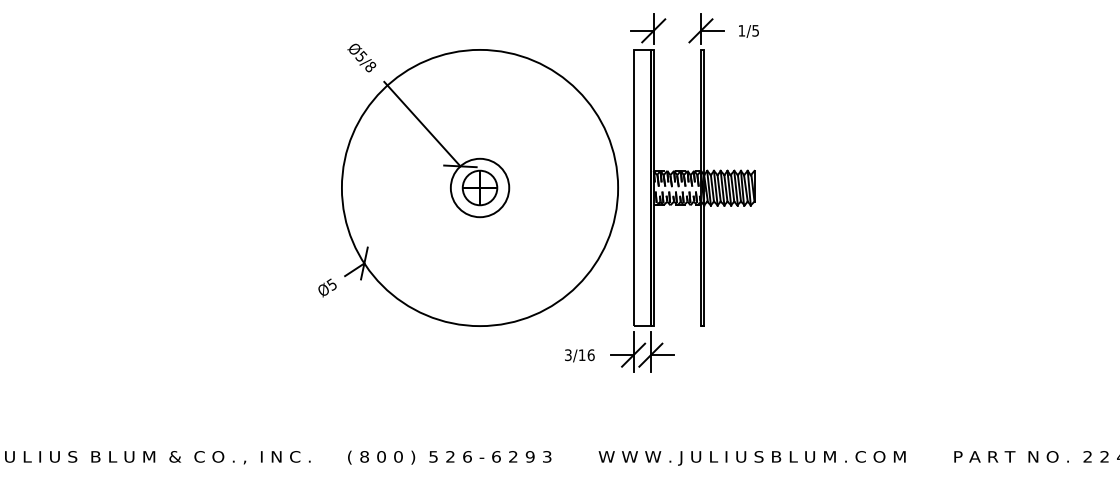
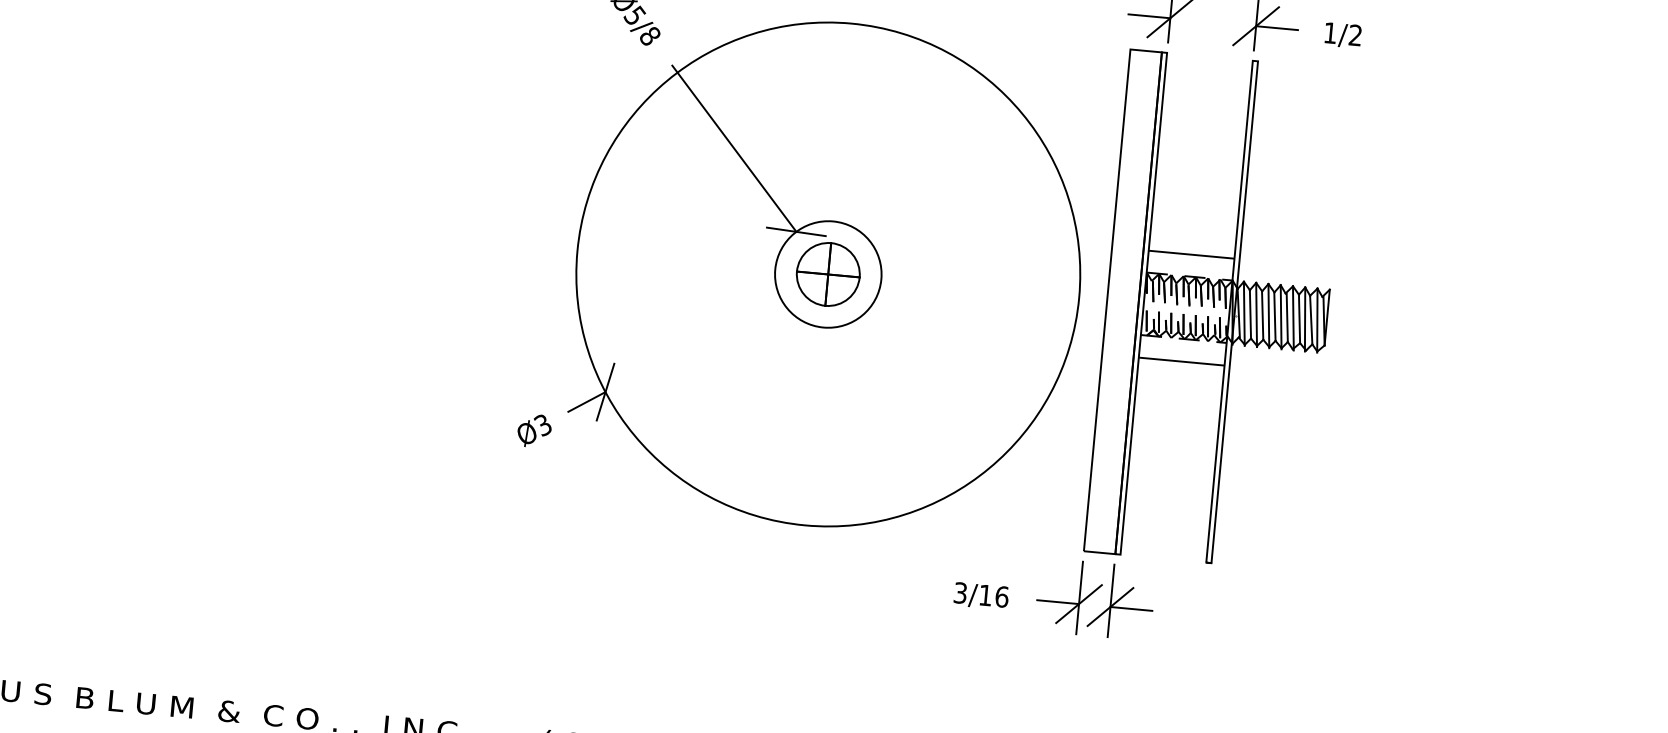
text: (755, 30) -> (1355, 34), 1/5 -> 1/2
line: (676, 158) -> (1190, 253), added
line: (676, 217) -> (1180, 361), added
text: (331, 282) -> (542, 421), Ø5 -> Ø3

